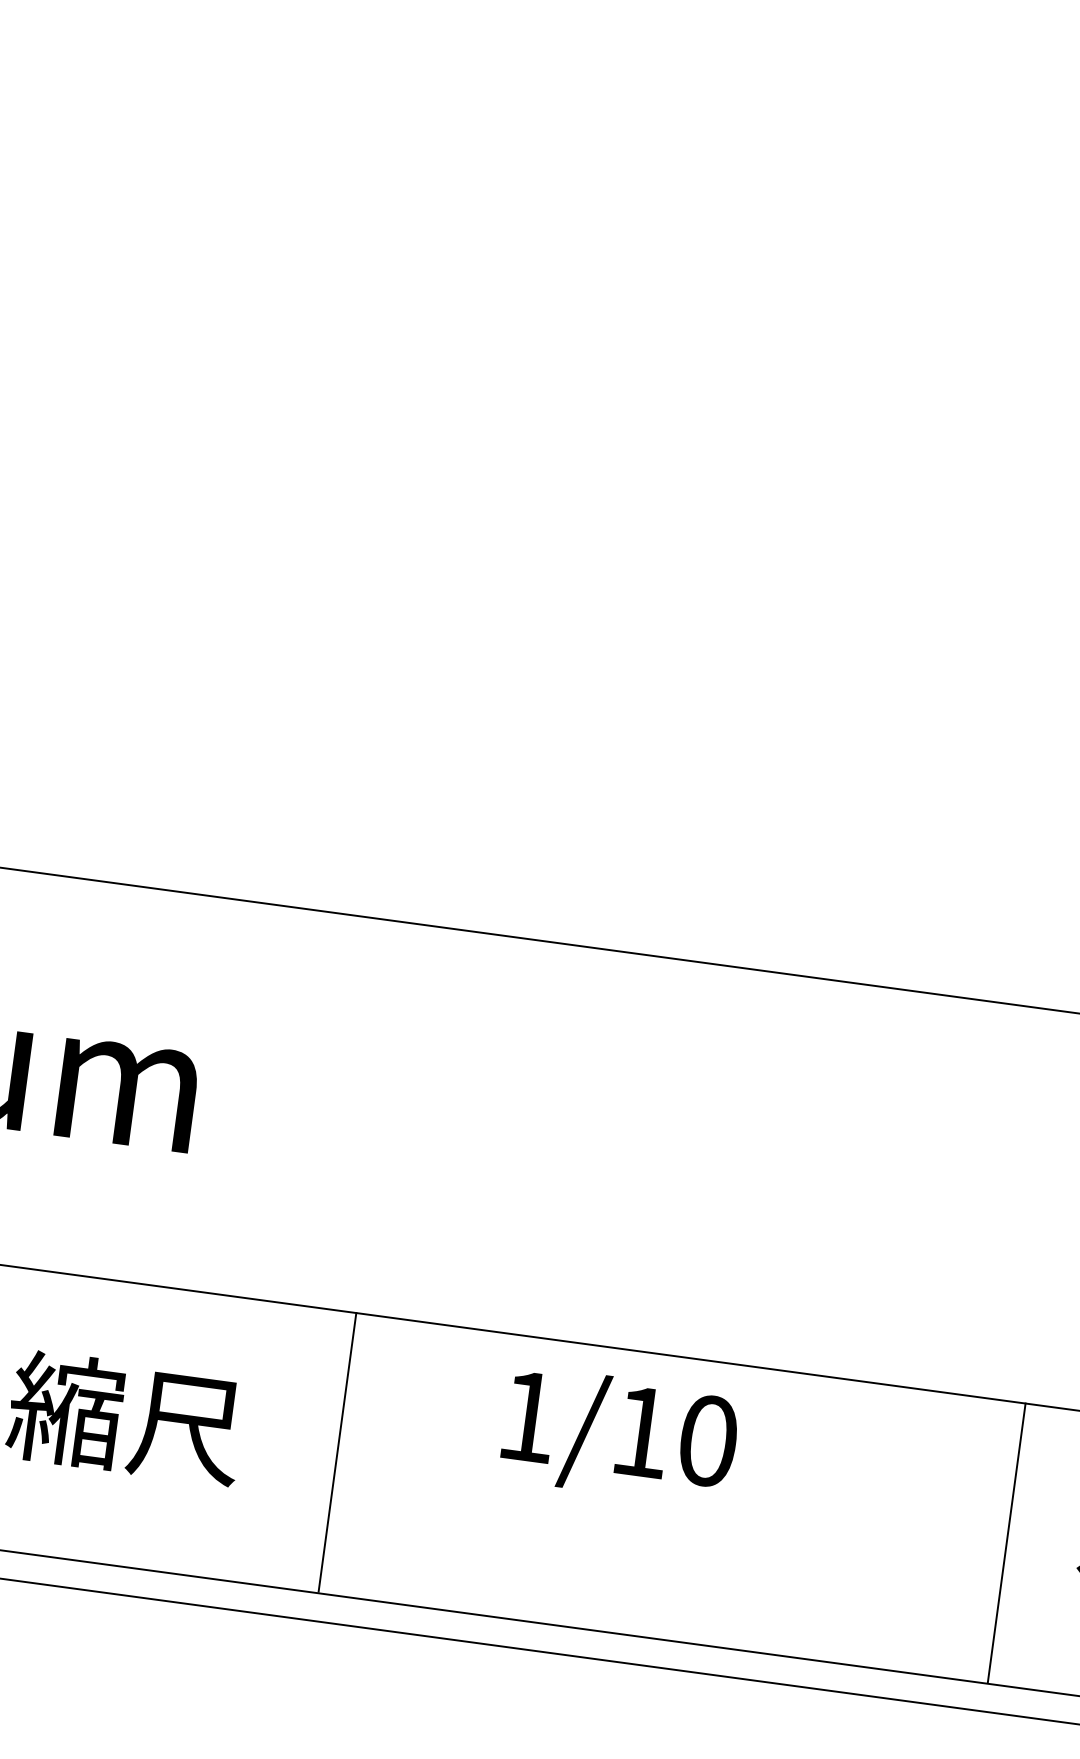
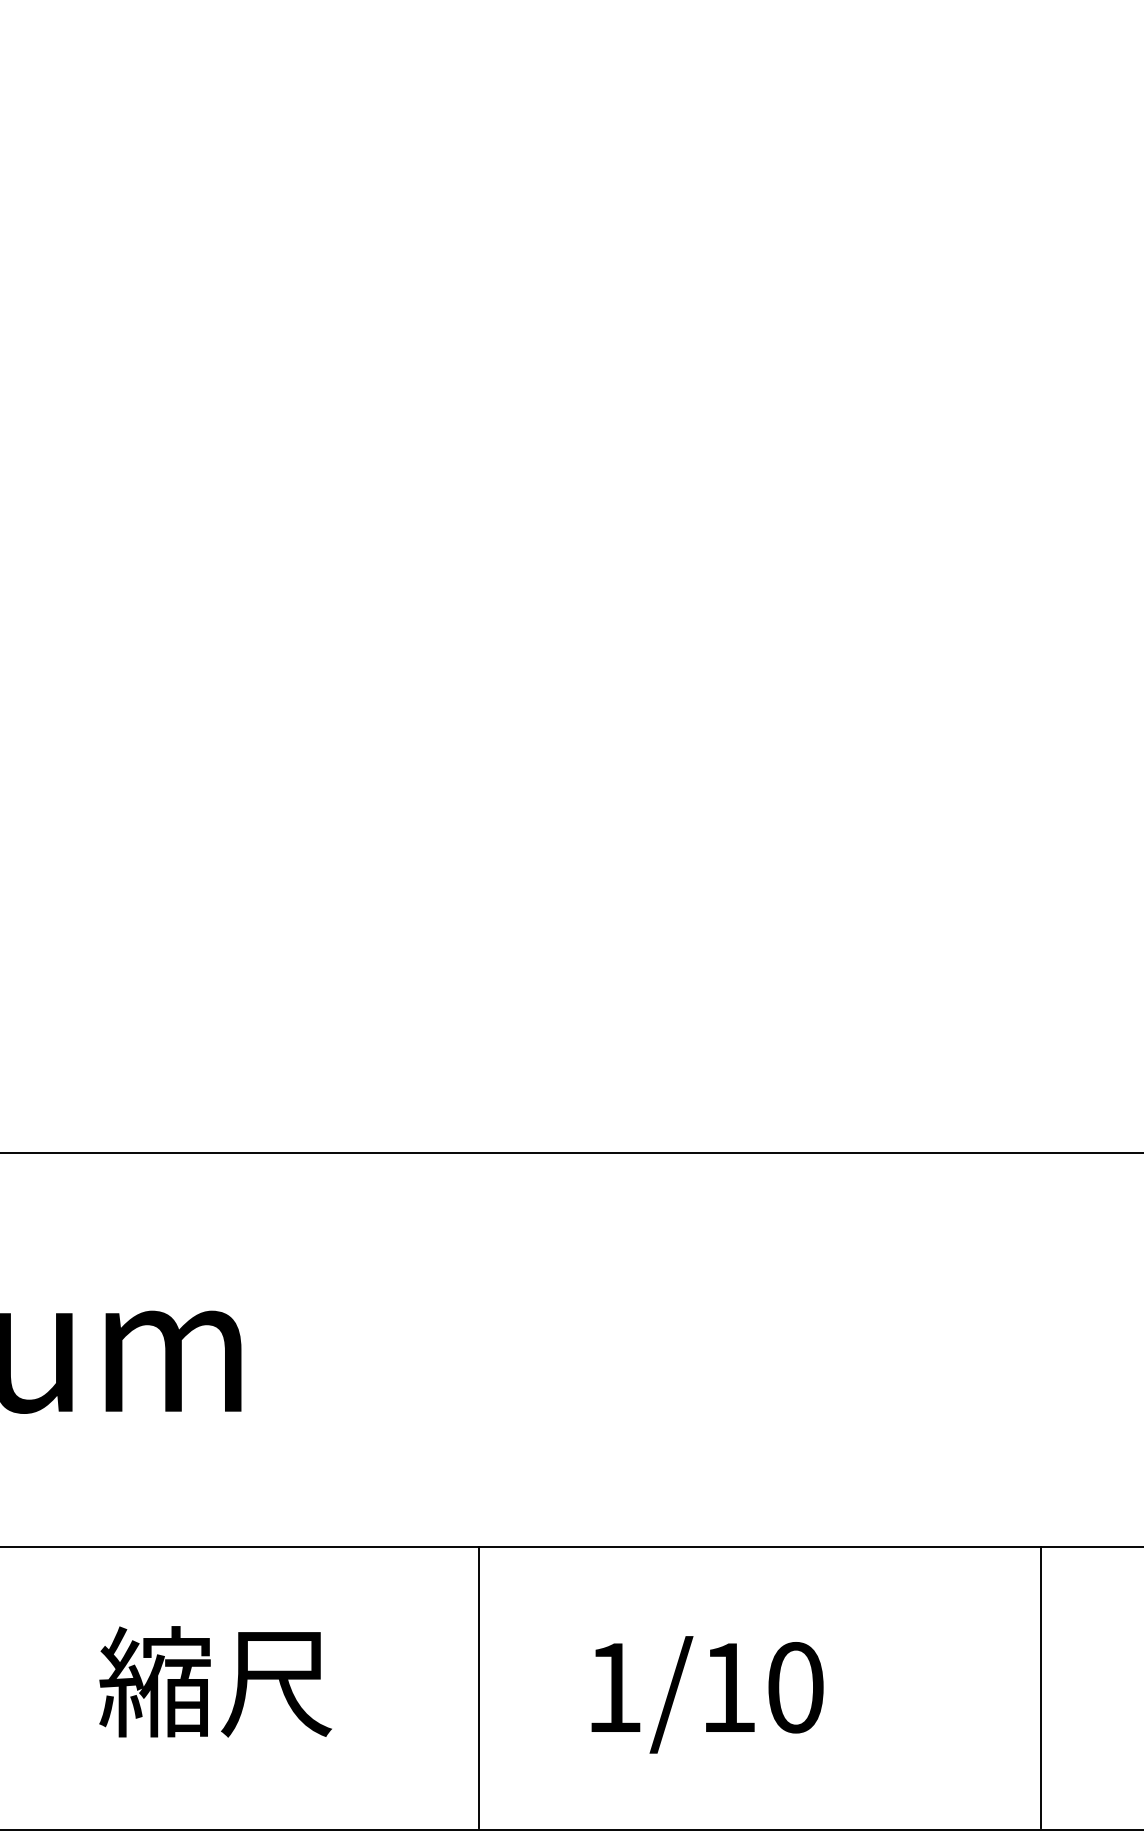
text: (619, 1435) -> (707, 1694), moved
line: (337, 1452) -> (478, 1687), moved
line: (1007, 1542) -> (1041, 1687), moved

